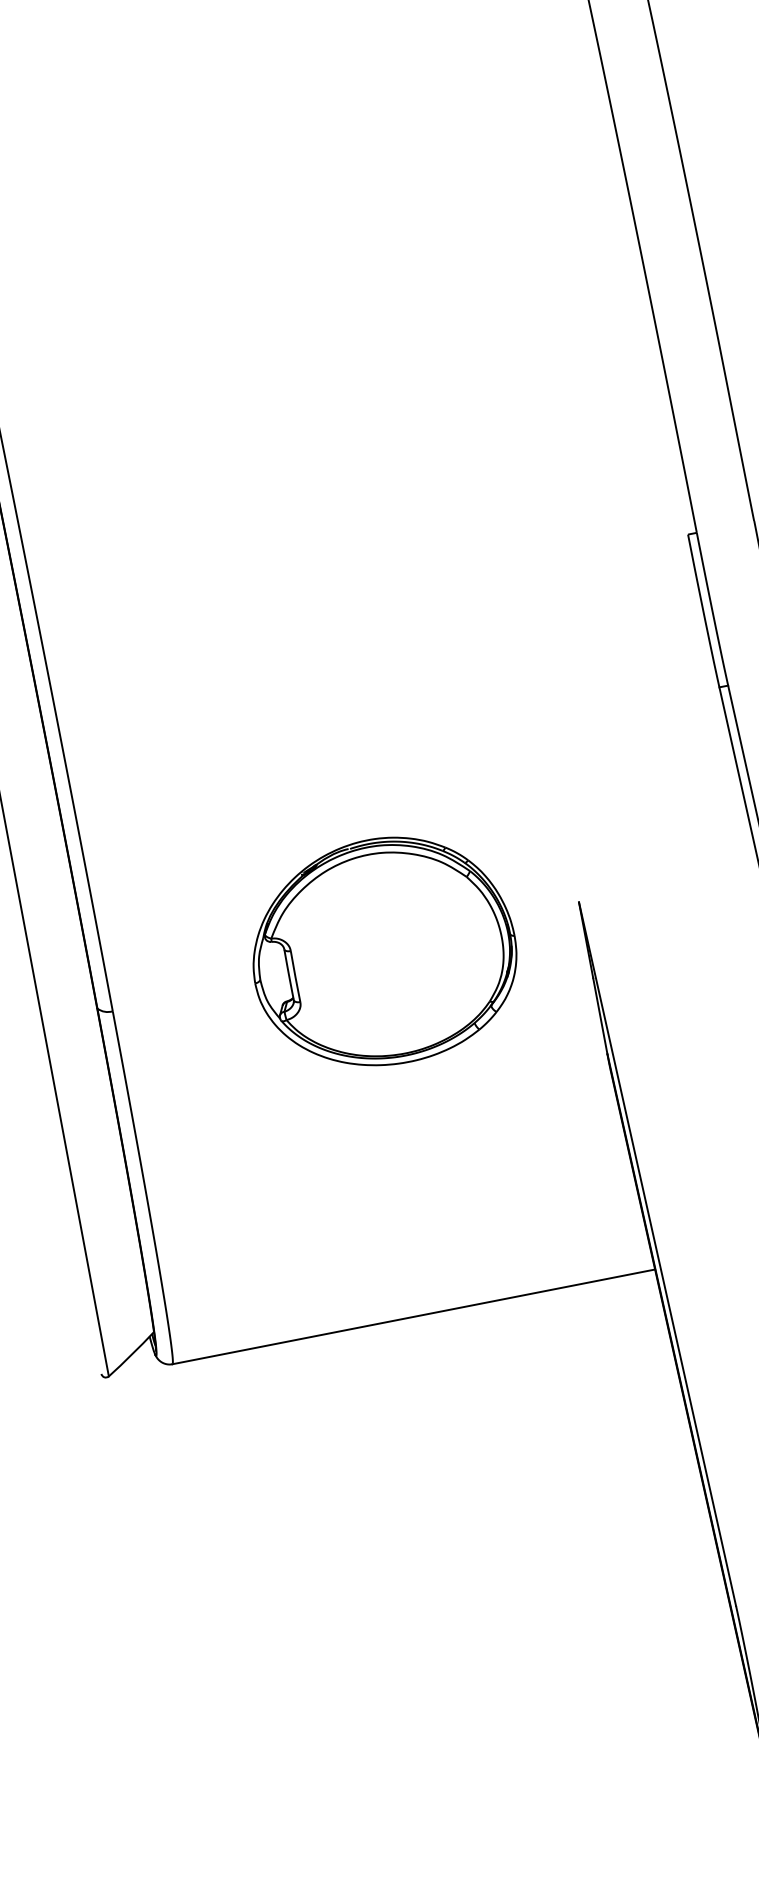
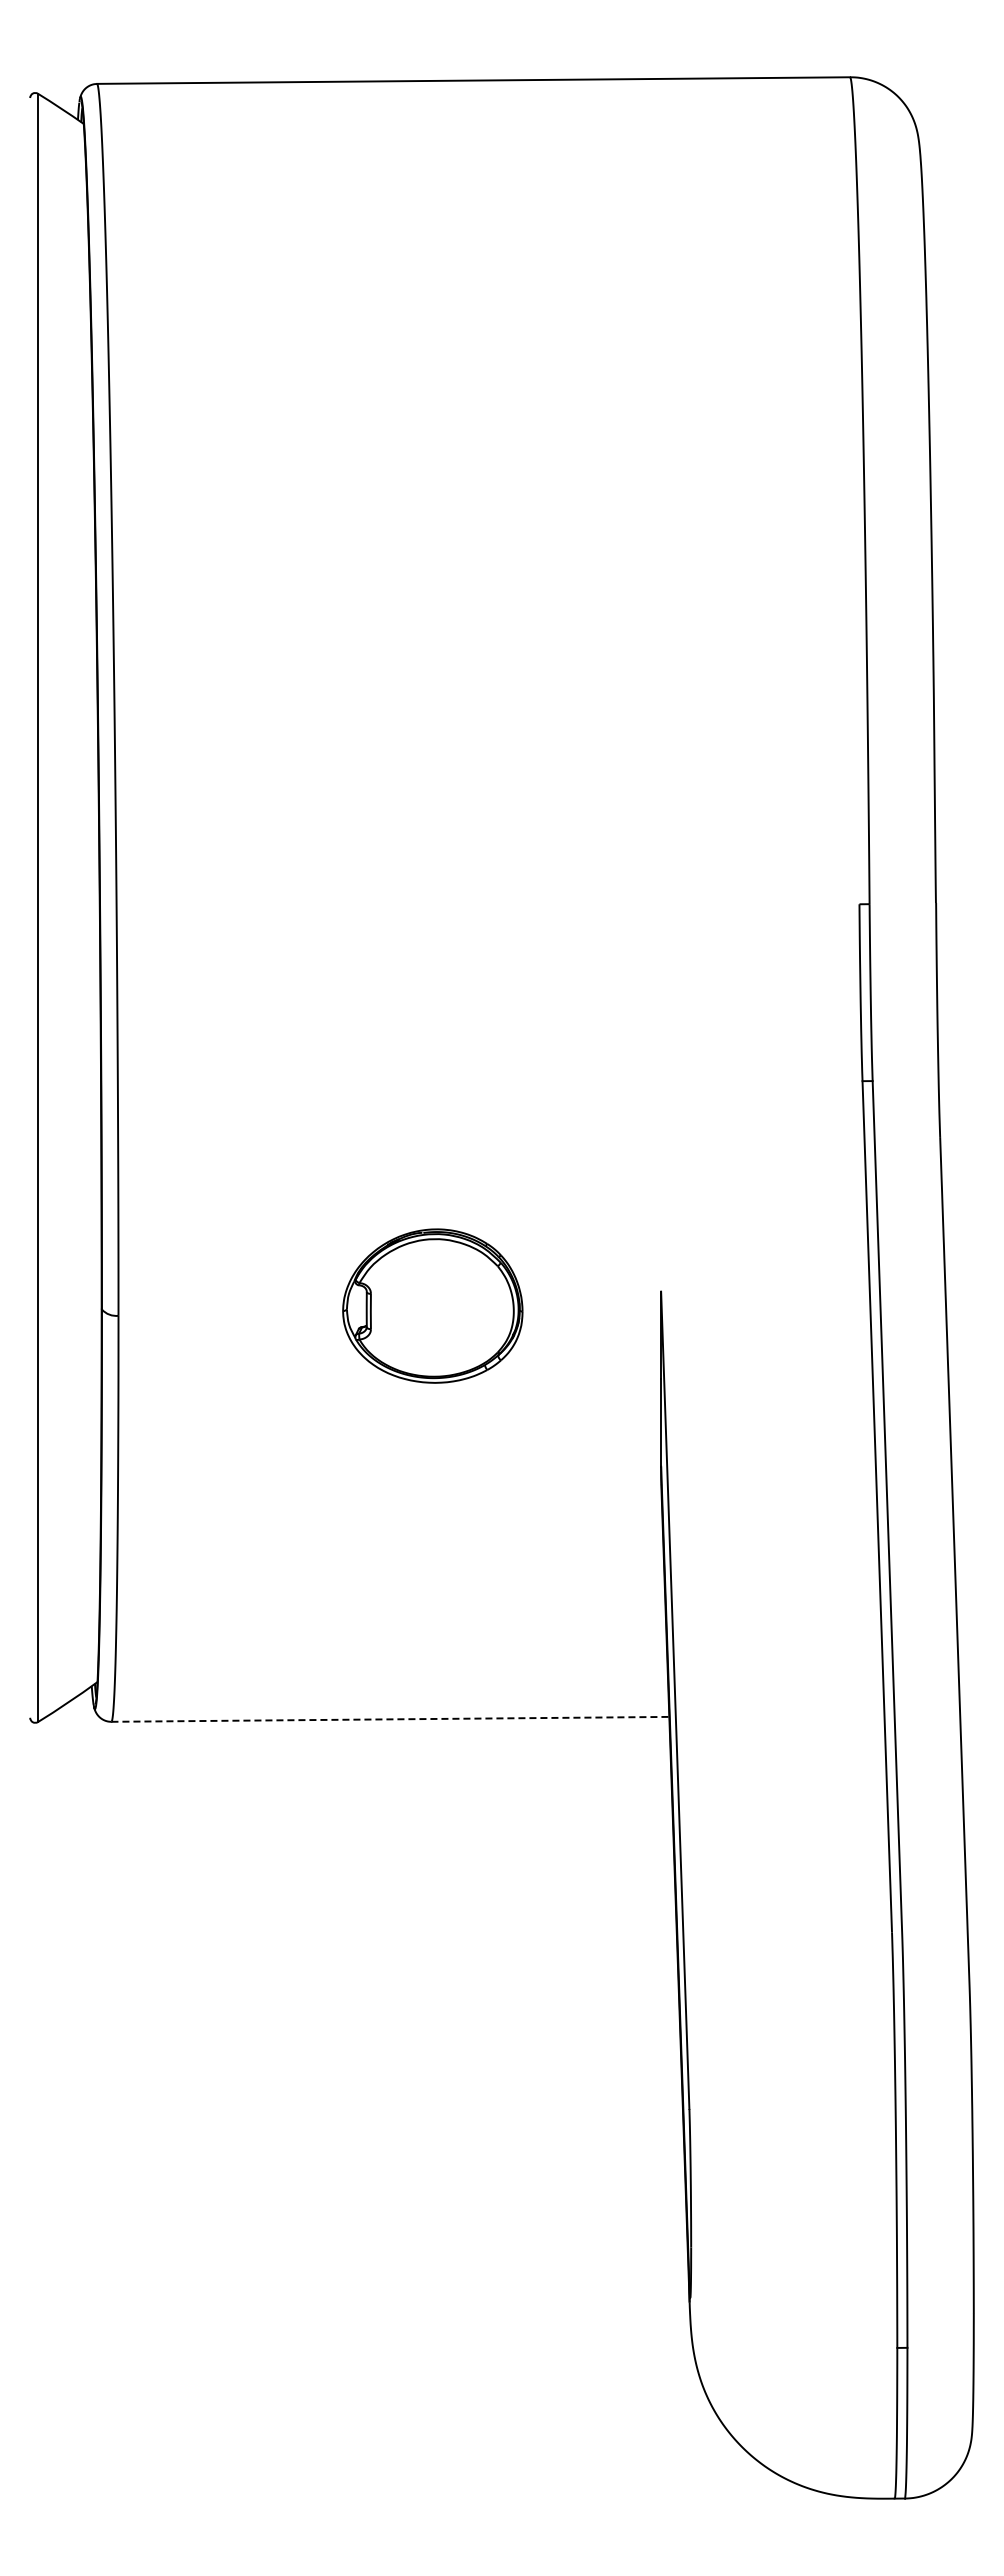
part: (383, 951) -> (432, 1305), size x0.6
line: (413, 1316) -> (390, 1719), solid -> dashed

